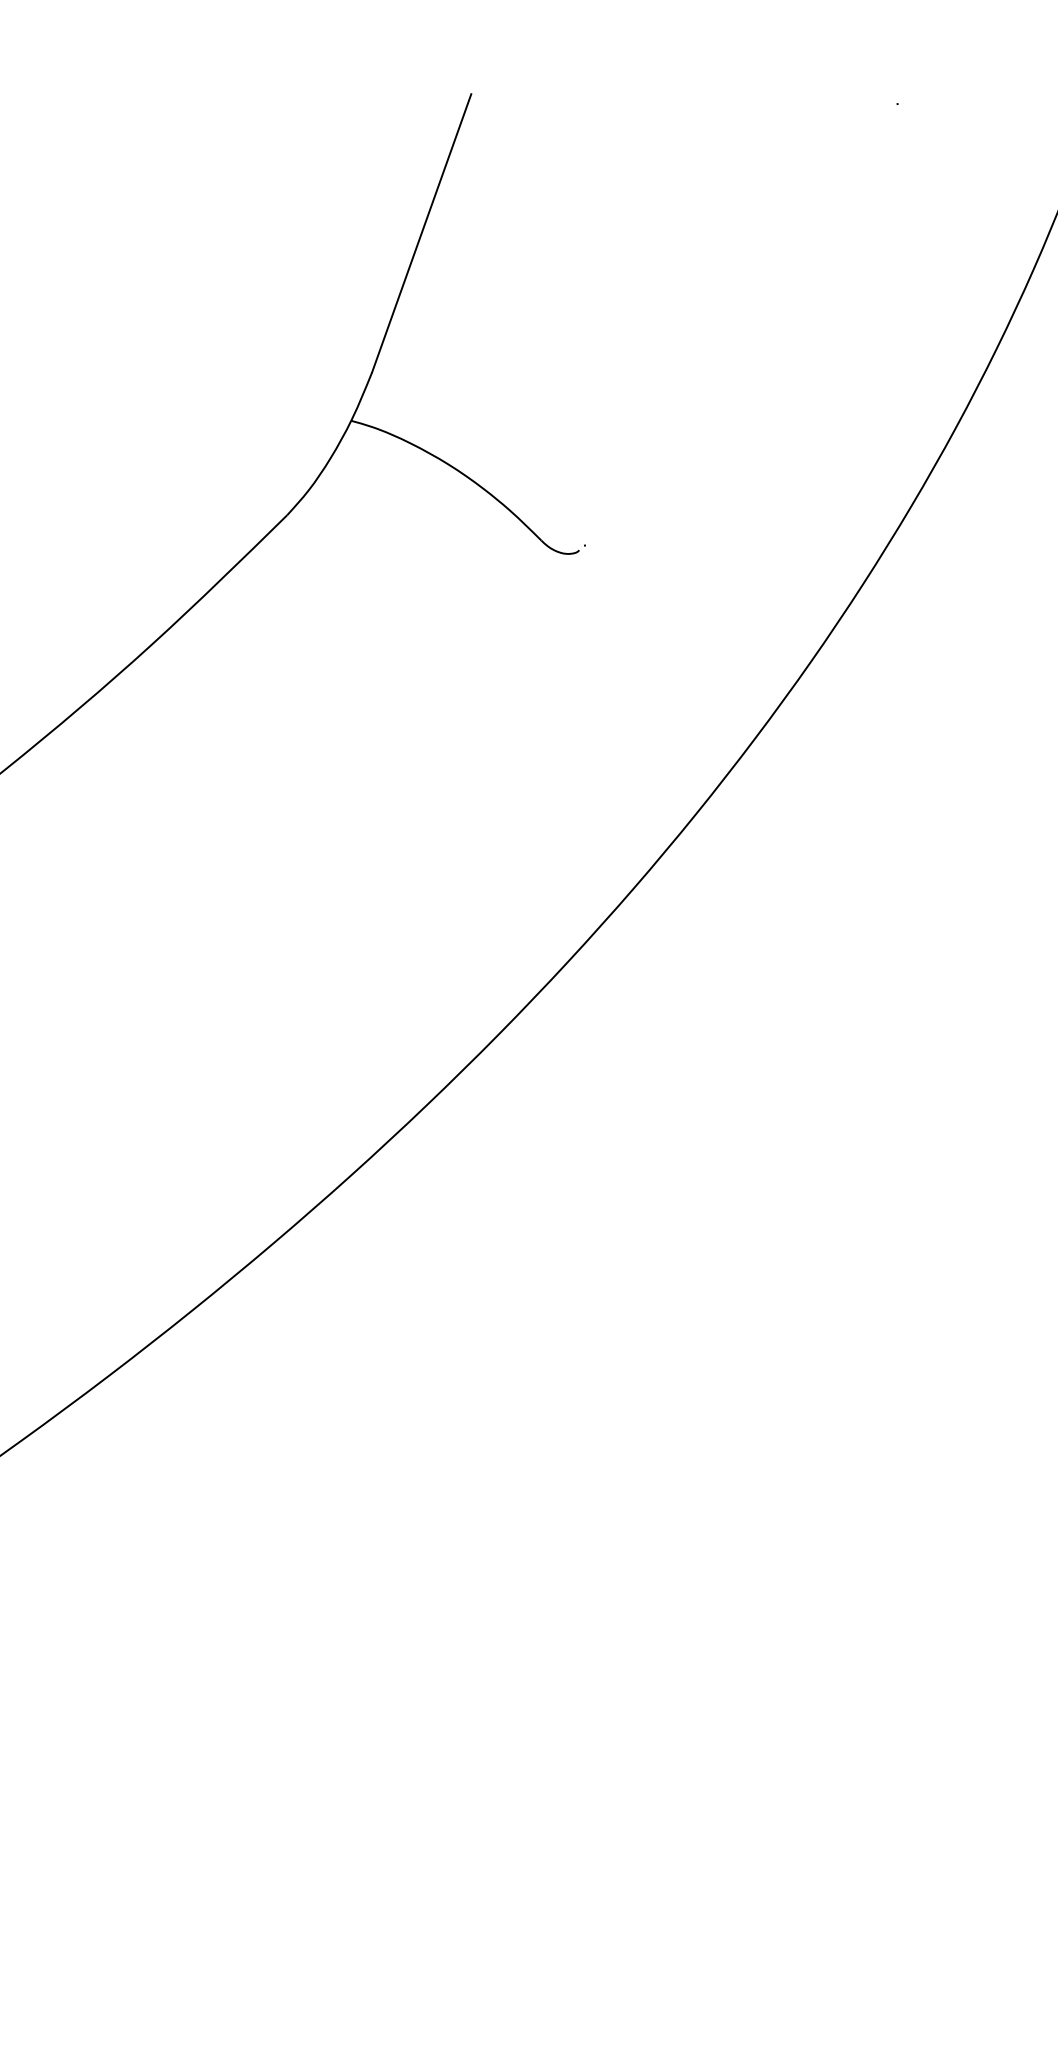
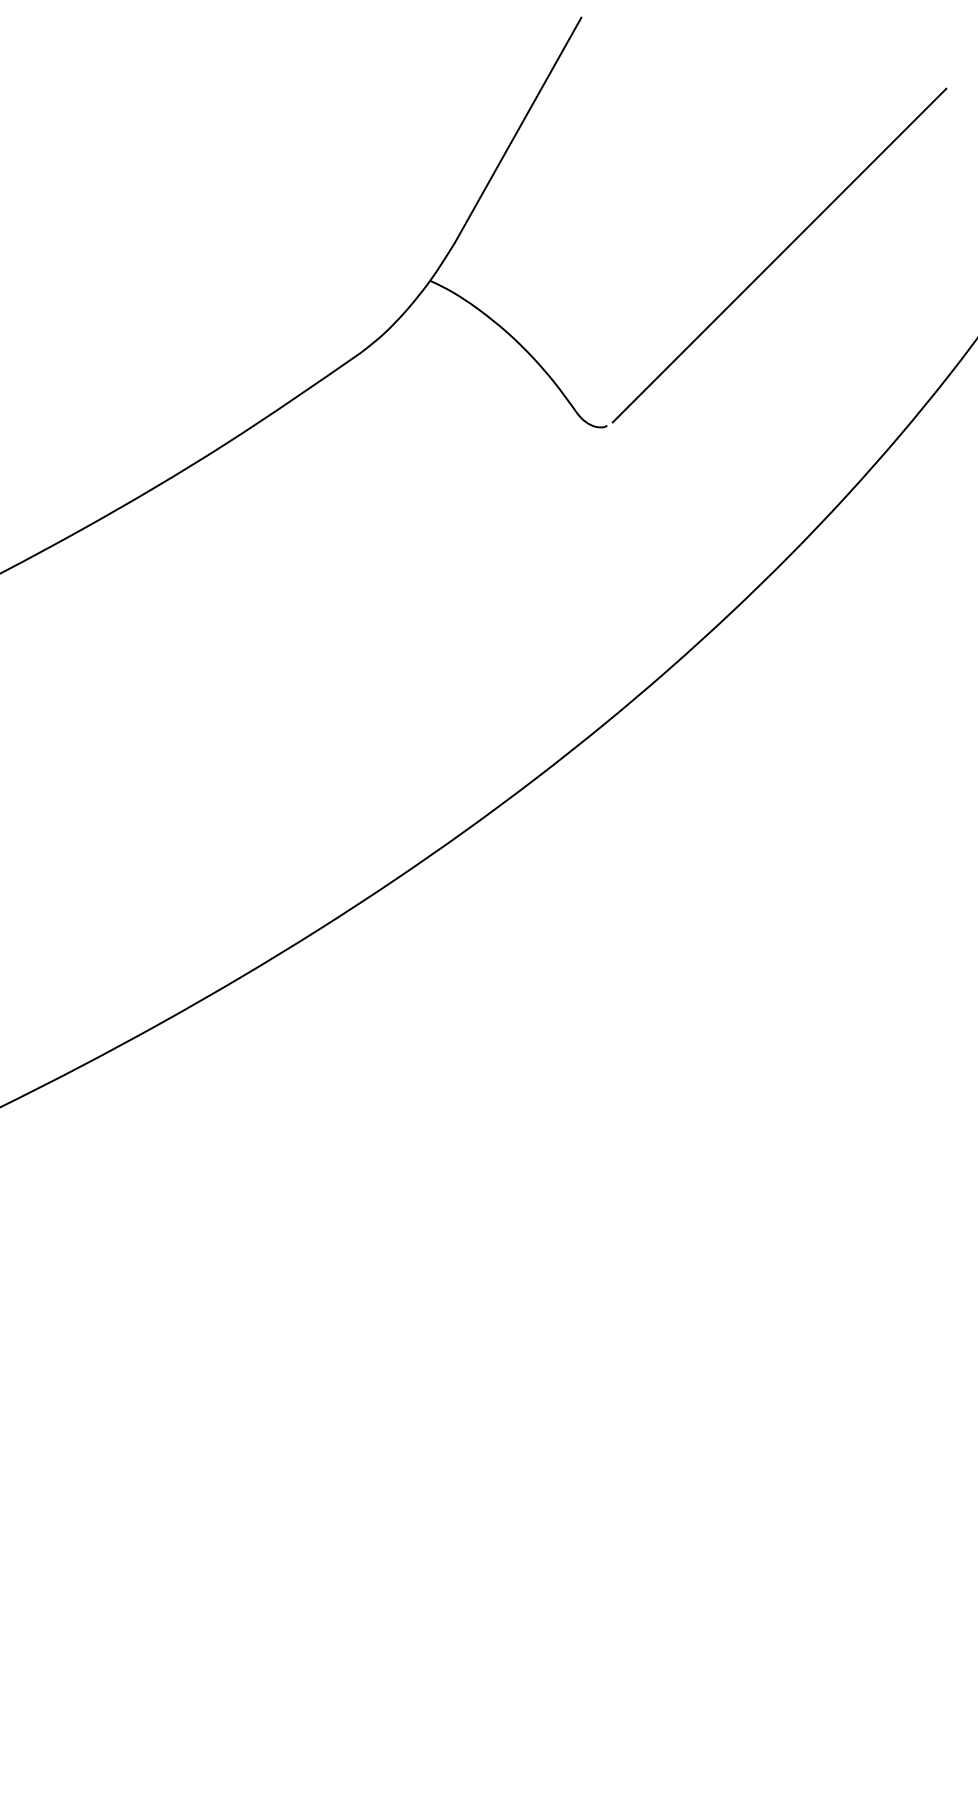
line: (741, 324) -> (779, 255), added

